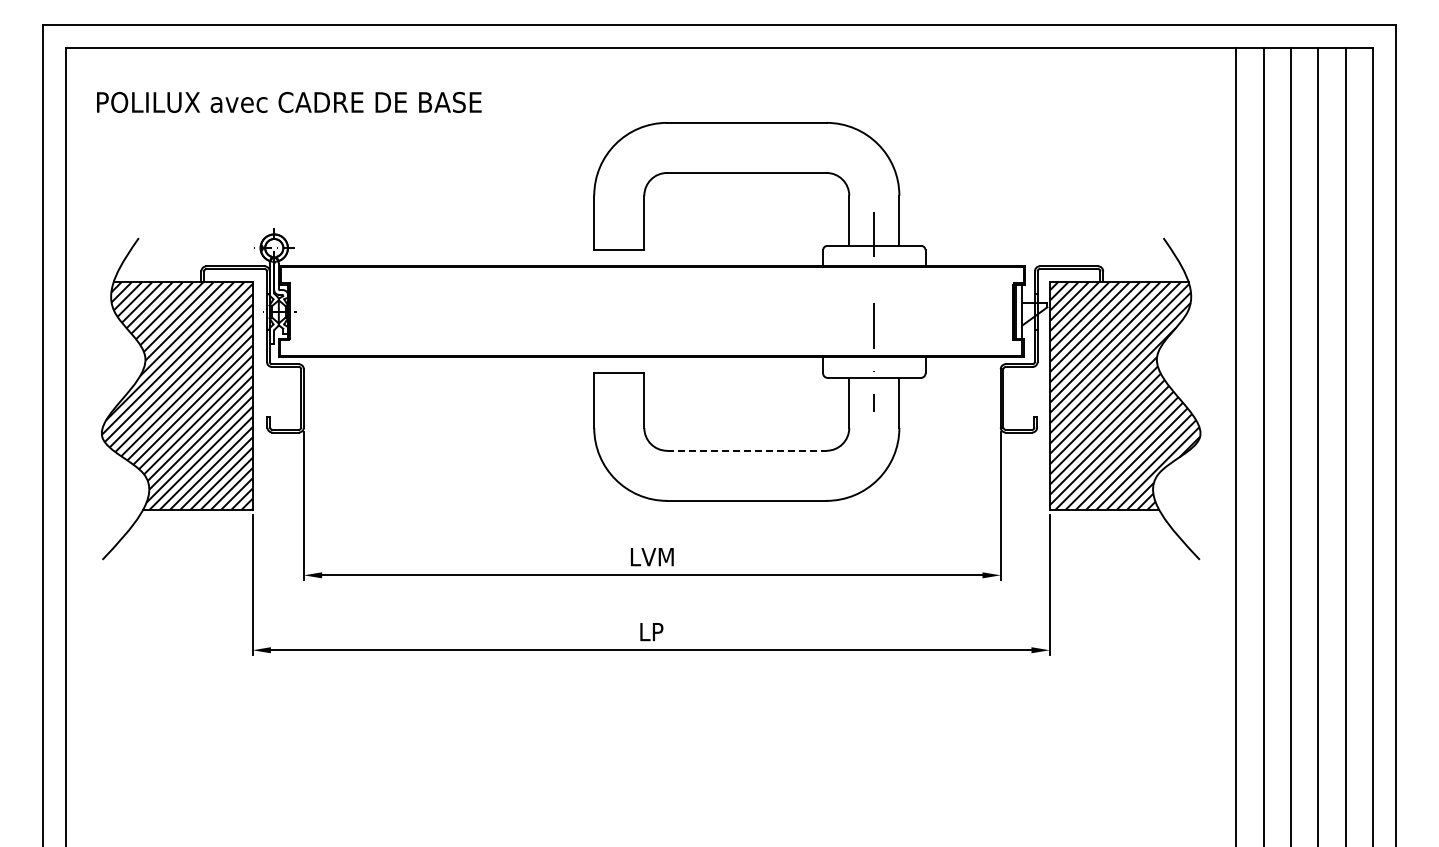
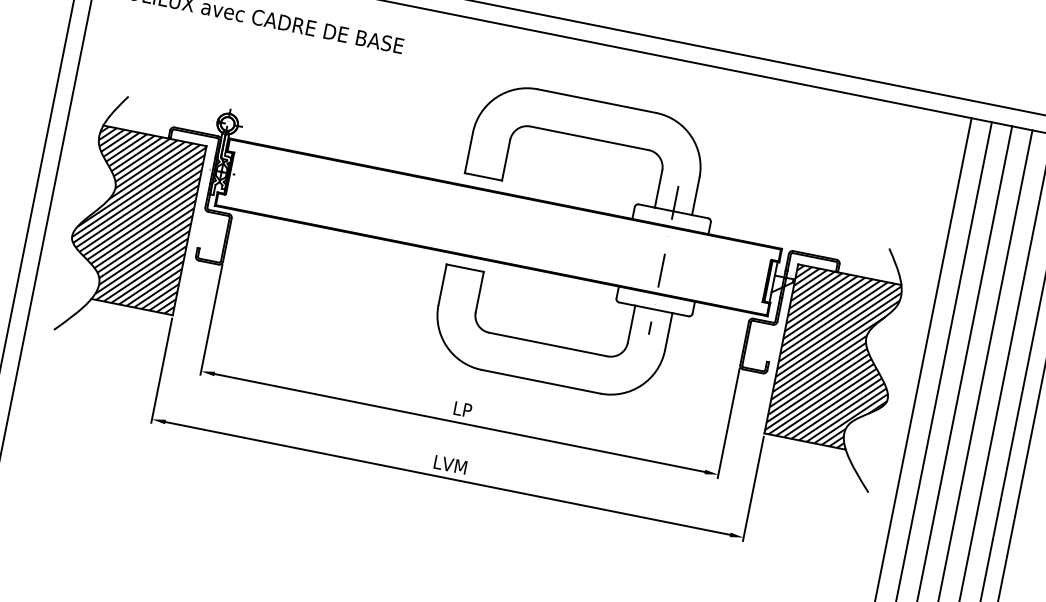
line: (746, 450) -> (548, 344), dashed -> solid
text: (651, 557) -> (461, 409), LVM -> LP
text: (650, 632) -> (449, 465), LP -> LVM

